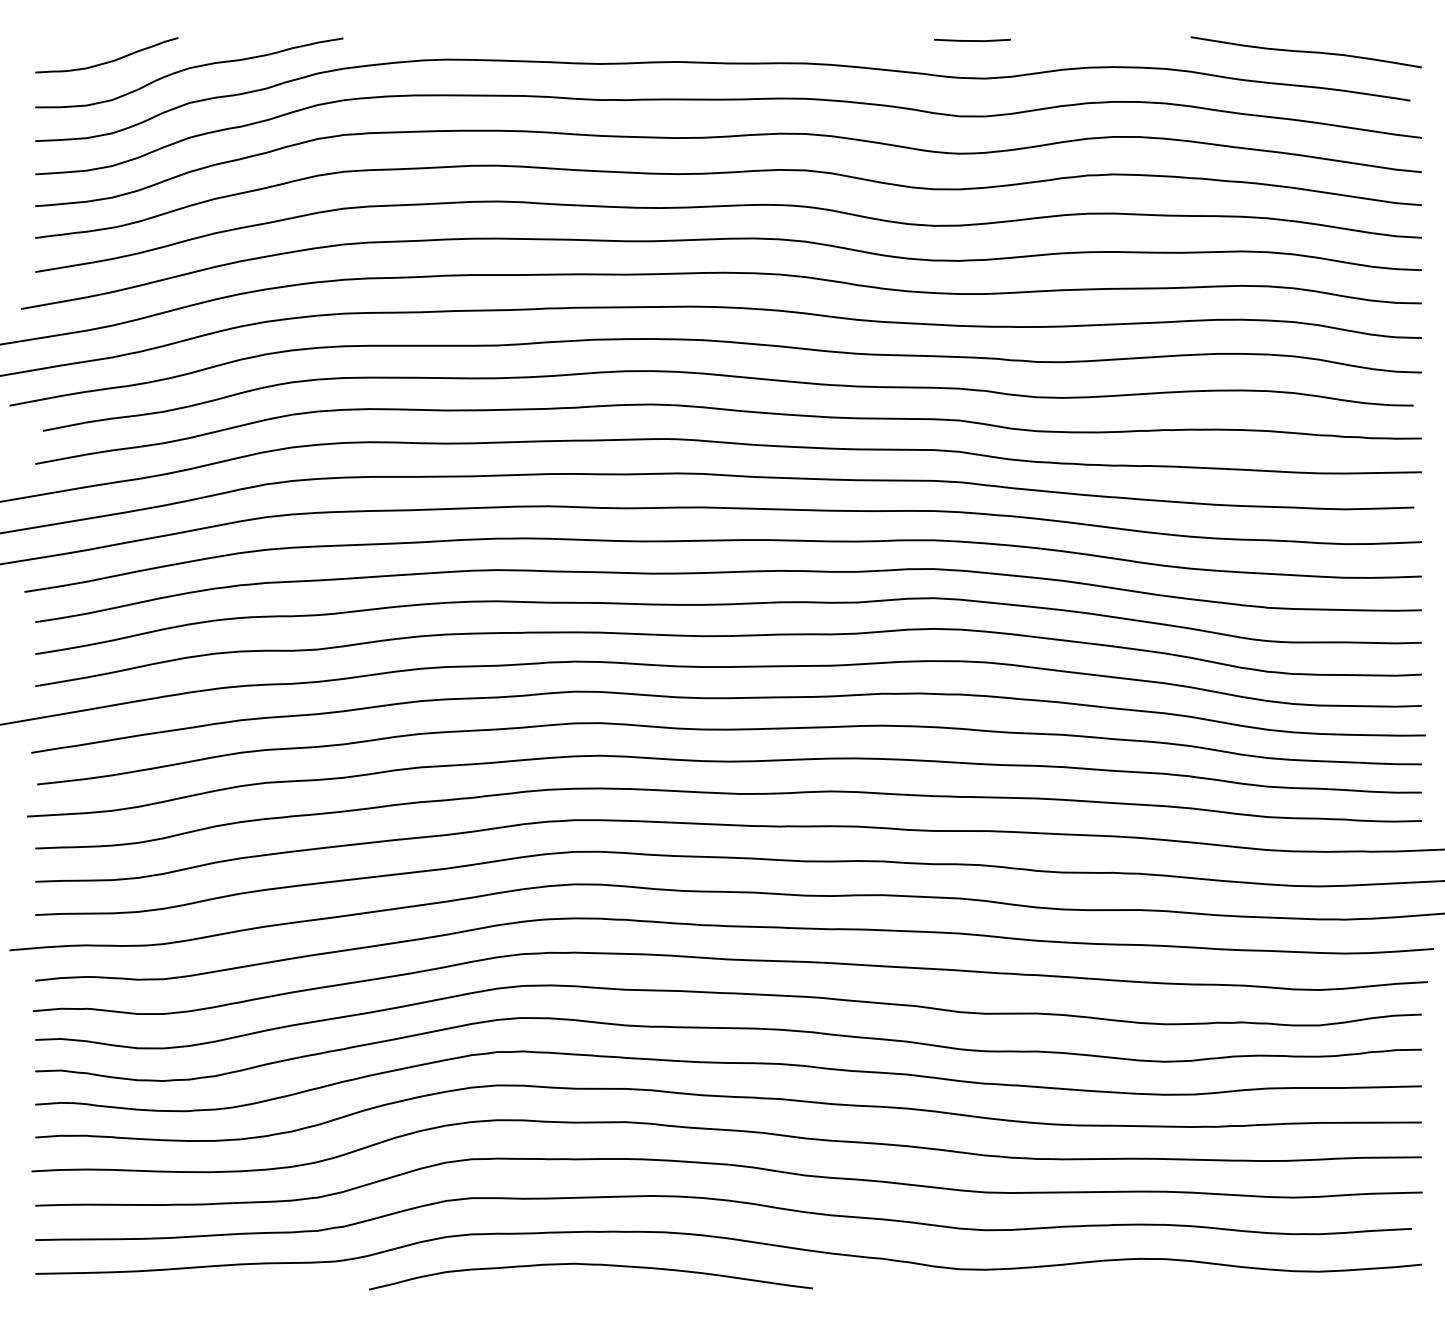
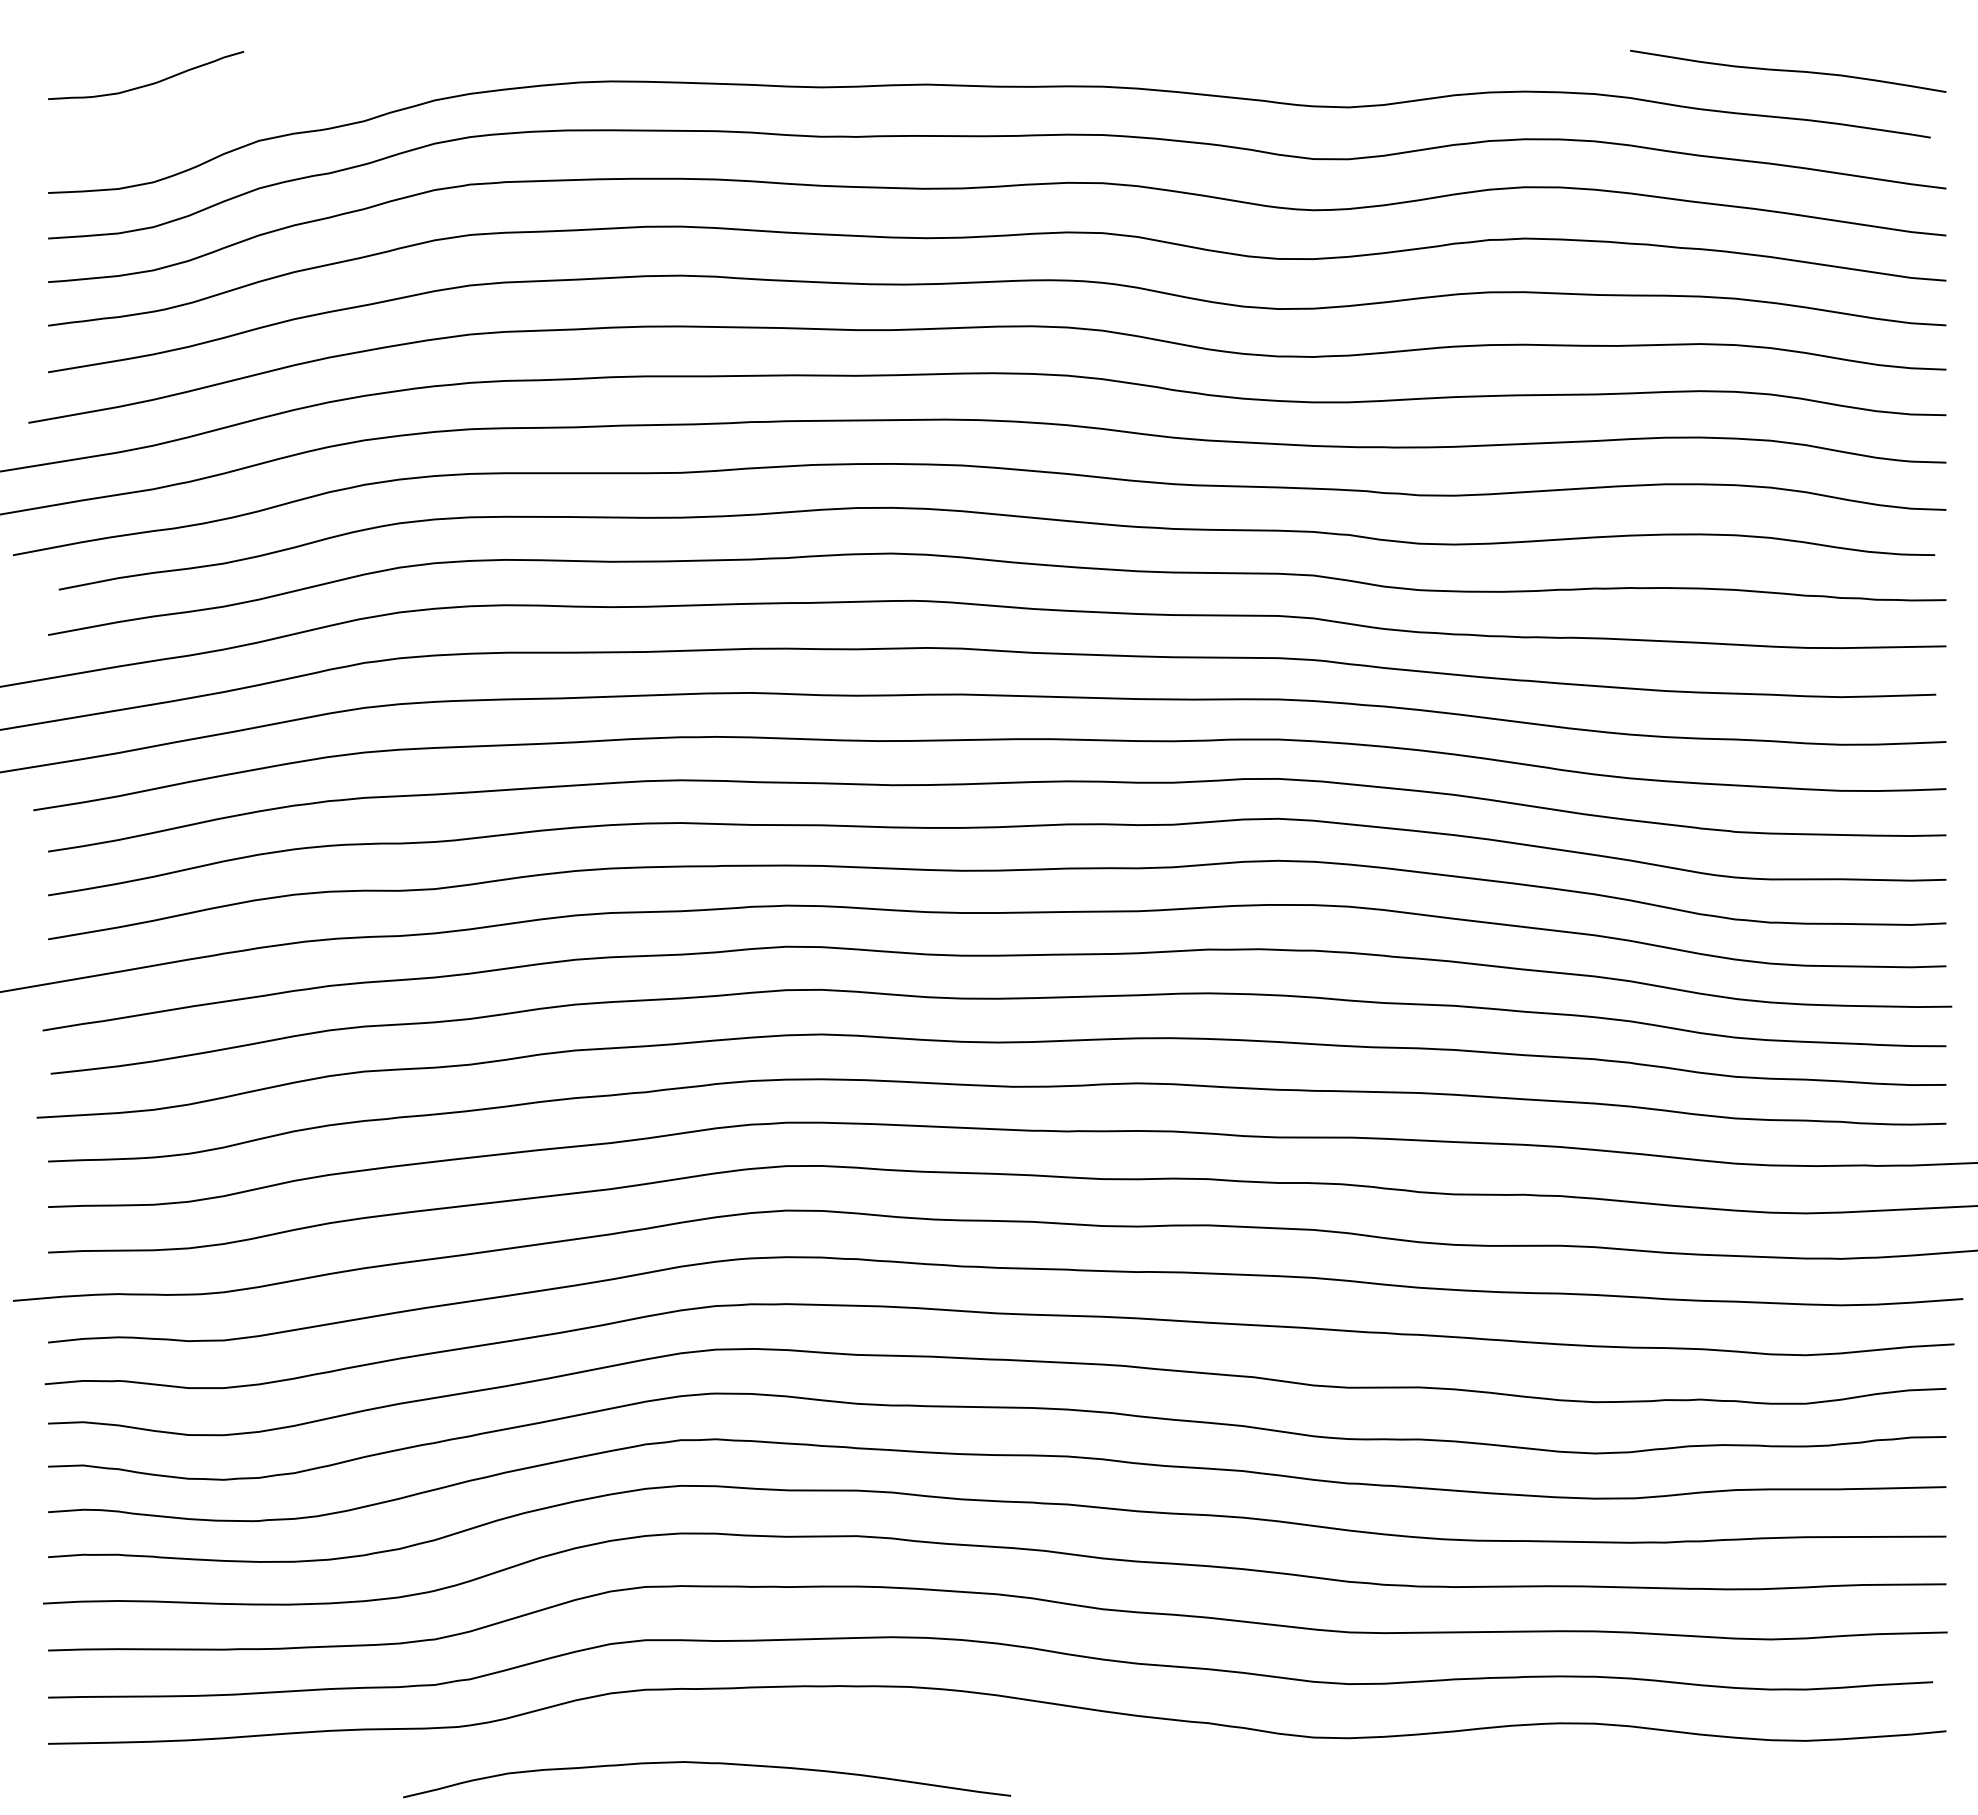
line: (971, 40) -> (1330, 55), removed
curve: (188, 69) -> (258, 94), removed
curve: (593, 1265) -> (710, 1764), moved

